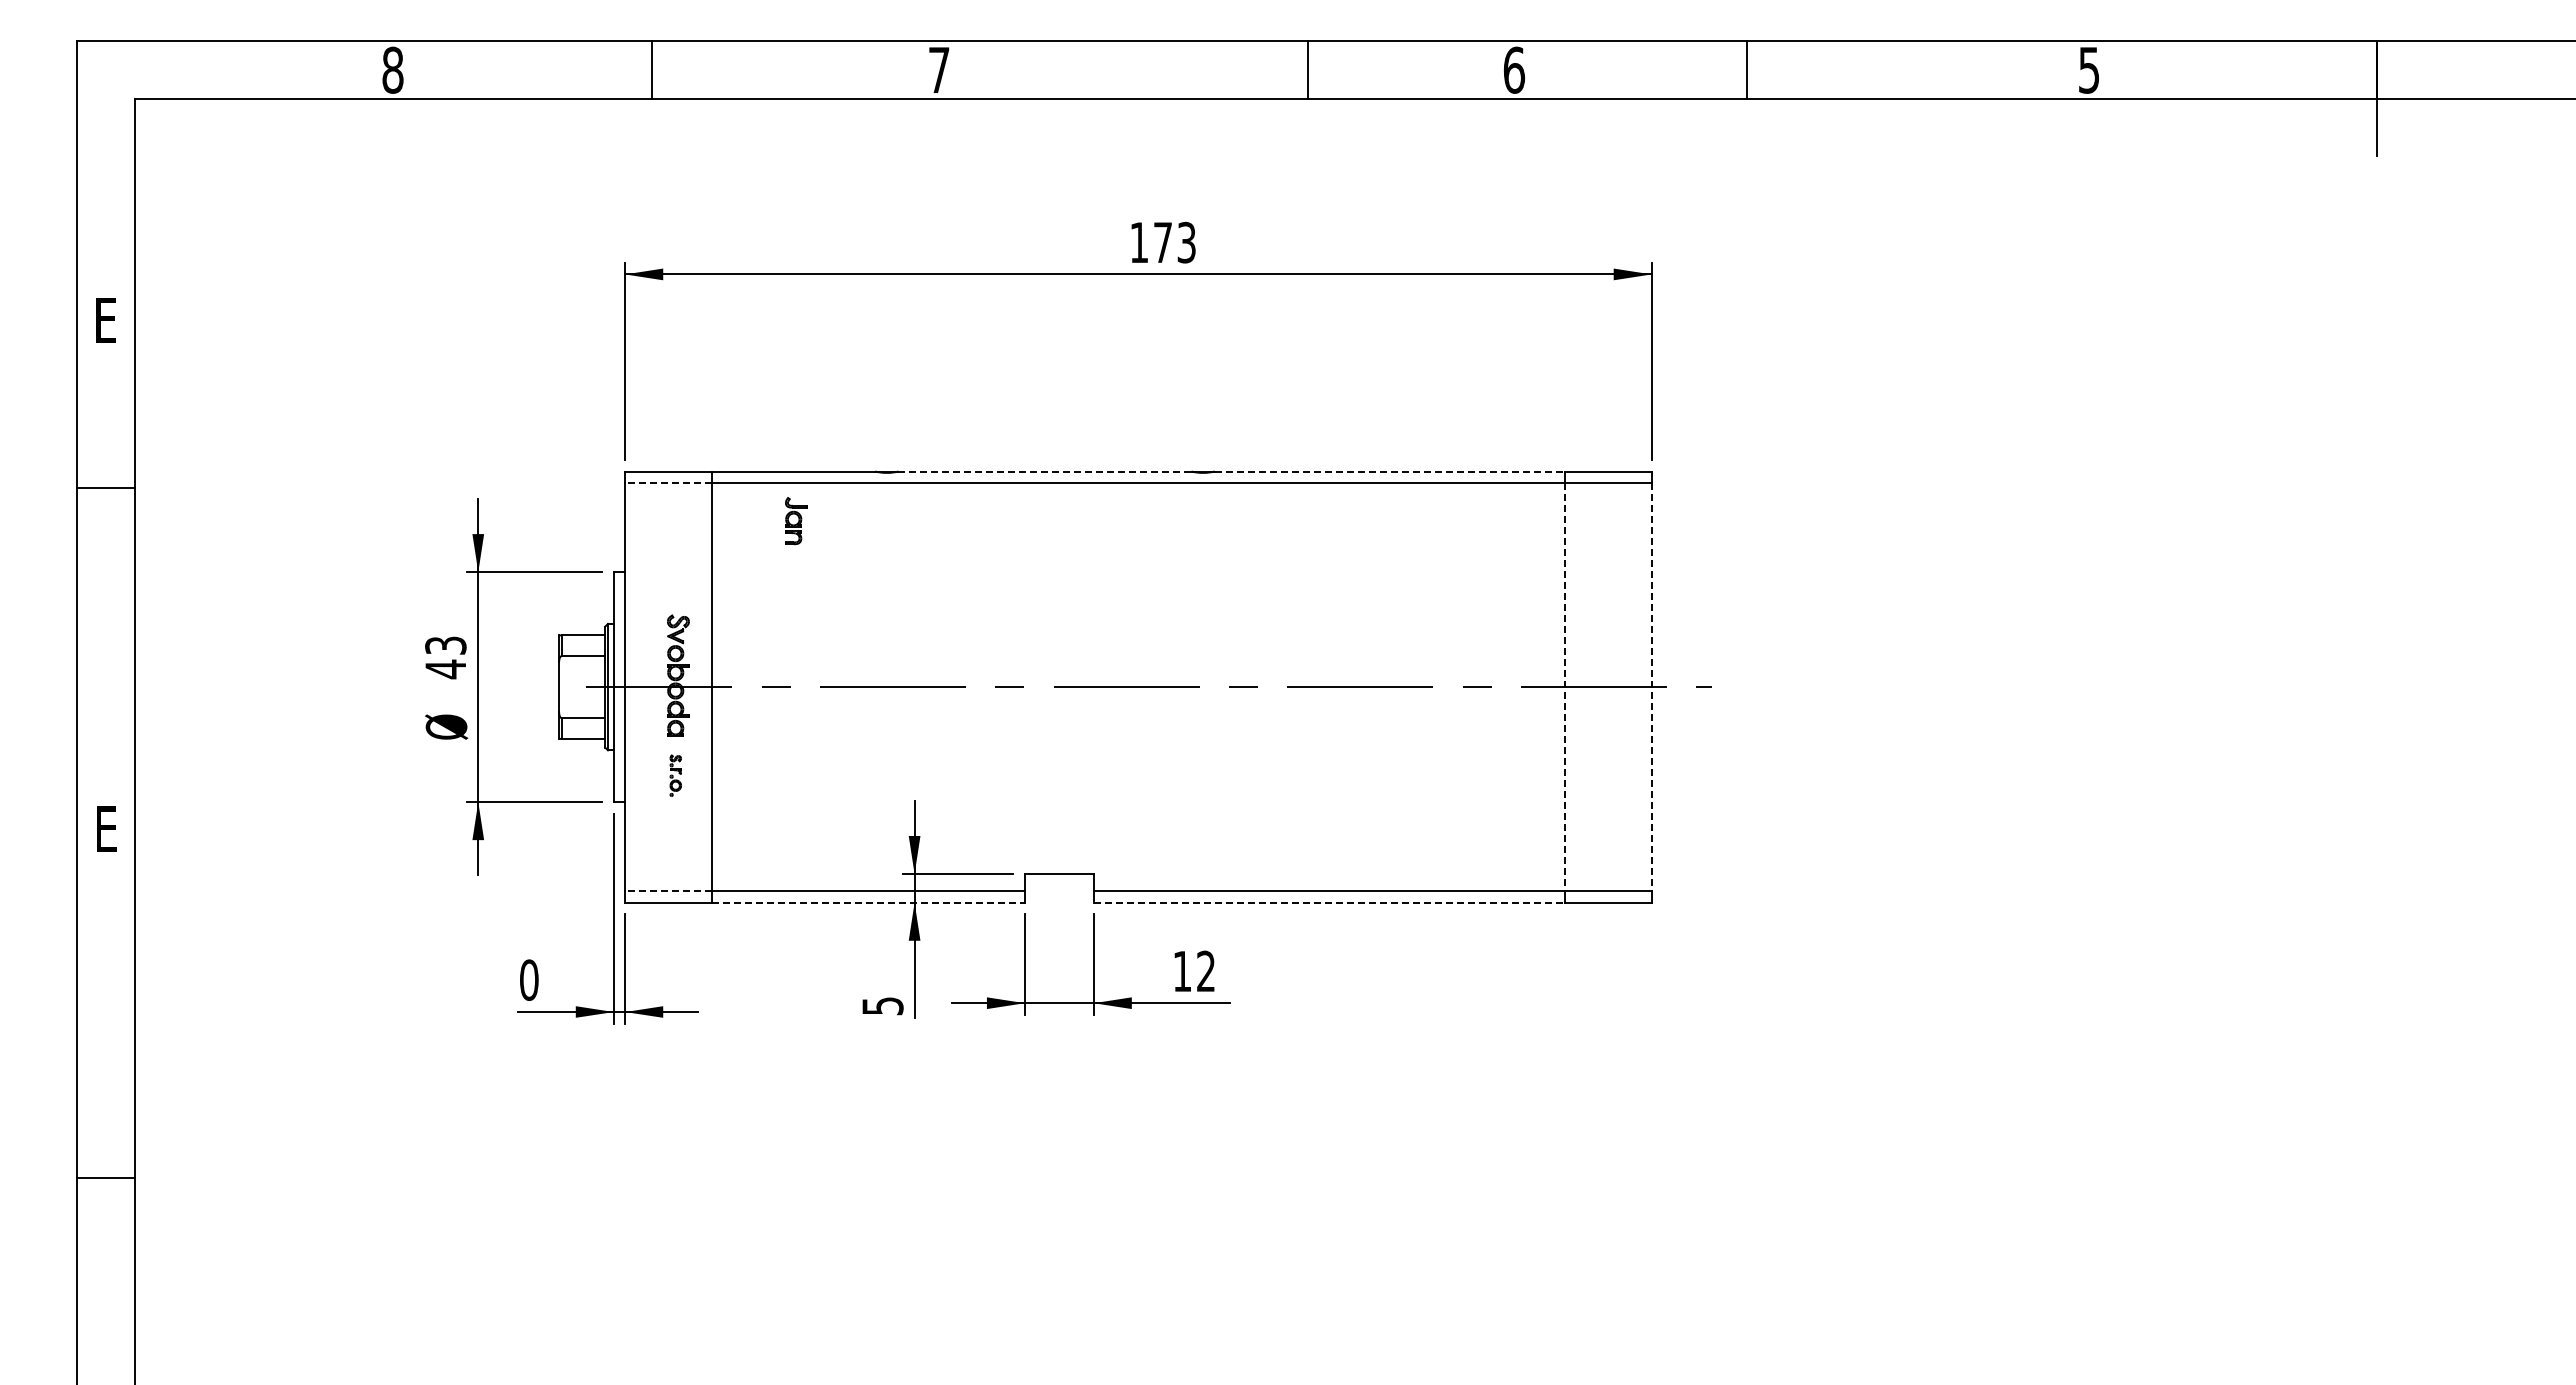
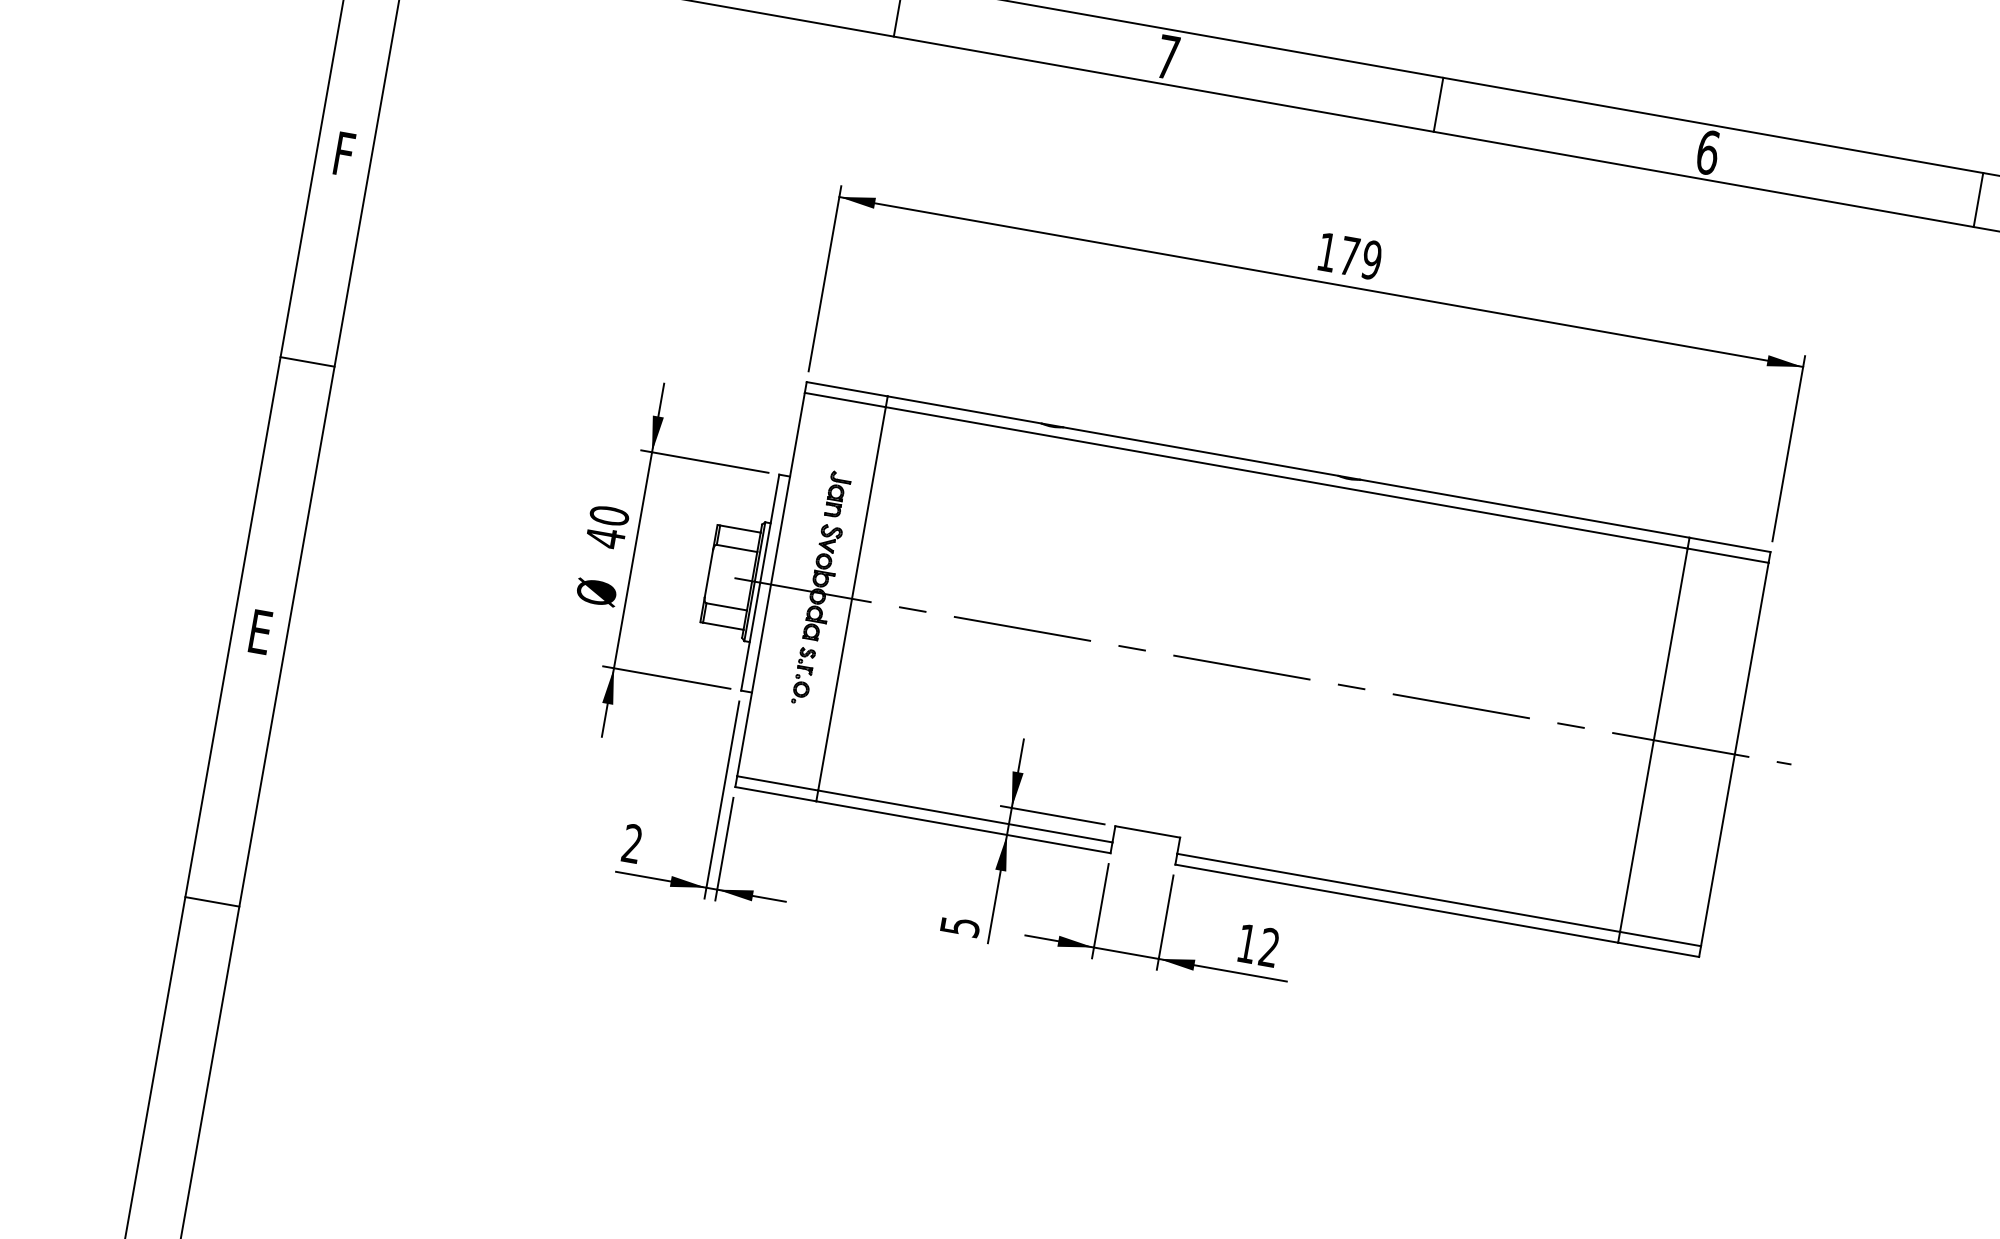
line: (1308, 69) -> (1438, 104), moved
line: (1747, 69) -> (1978, 199), moved
text: (1186, 242) -> (1371, 259), 173 -> 179
text: (105, 320) -> (343, 154), E -> F
line: (1045, 471) -> (1201, 451), dashed -> solid
line: (1390, 471) -> (1525, 508), dashed -> solid
line: (667, 483) -> (844, 400), dashed -> solid
line: (105, 487) -> (307, 361), moved
part: (796, 521) -> (838, 495), moved
text: (445, 645) -> (609, 515), 43 -> 40
line: (1565, 687) -> (1653, 740), dashed -> solid
line: (1651, 687) -> (1734, 754), dashed -> solid
part: (675, 775) -> (803, 675), size x1.43
line: (667, 891) -> (776, 783), dashed -> solid
line: (868, 902) -> (963, 827), dashed -> solid
line: (1329, 902) -> (1396, 903), dashed -> solid
text: (529, 979) -> (632, 843), 0 -> 2
line: (105, 1177) -> (211, 901), moved

